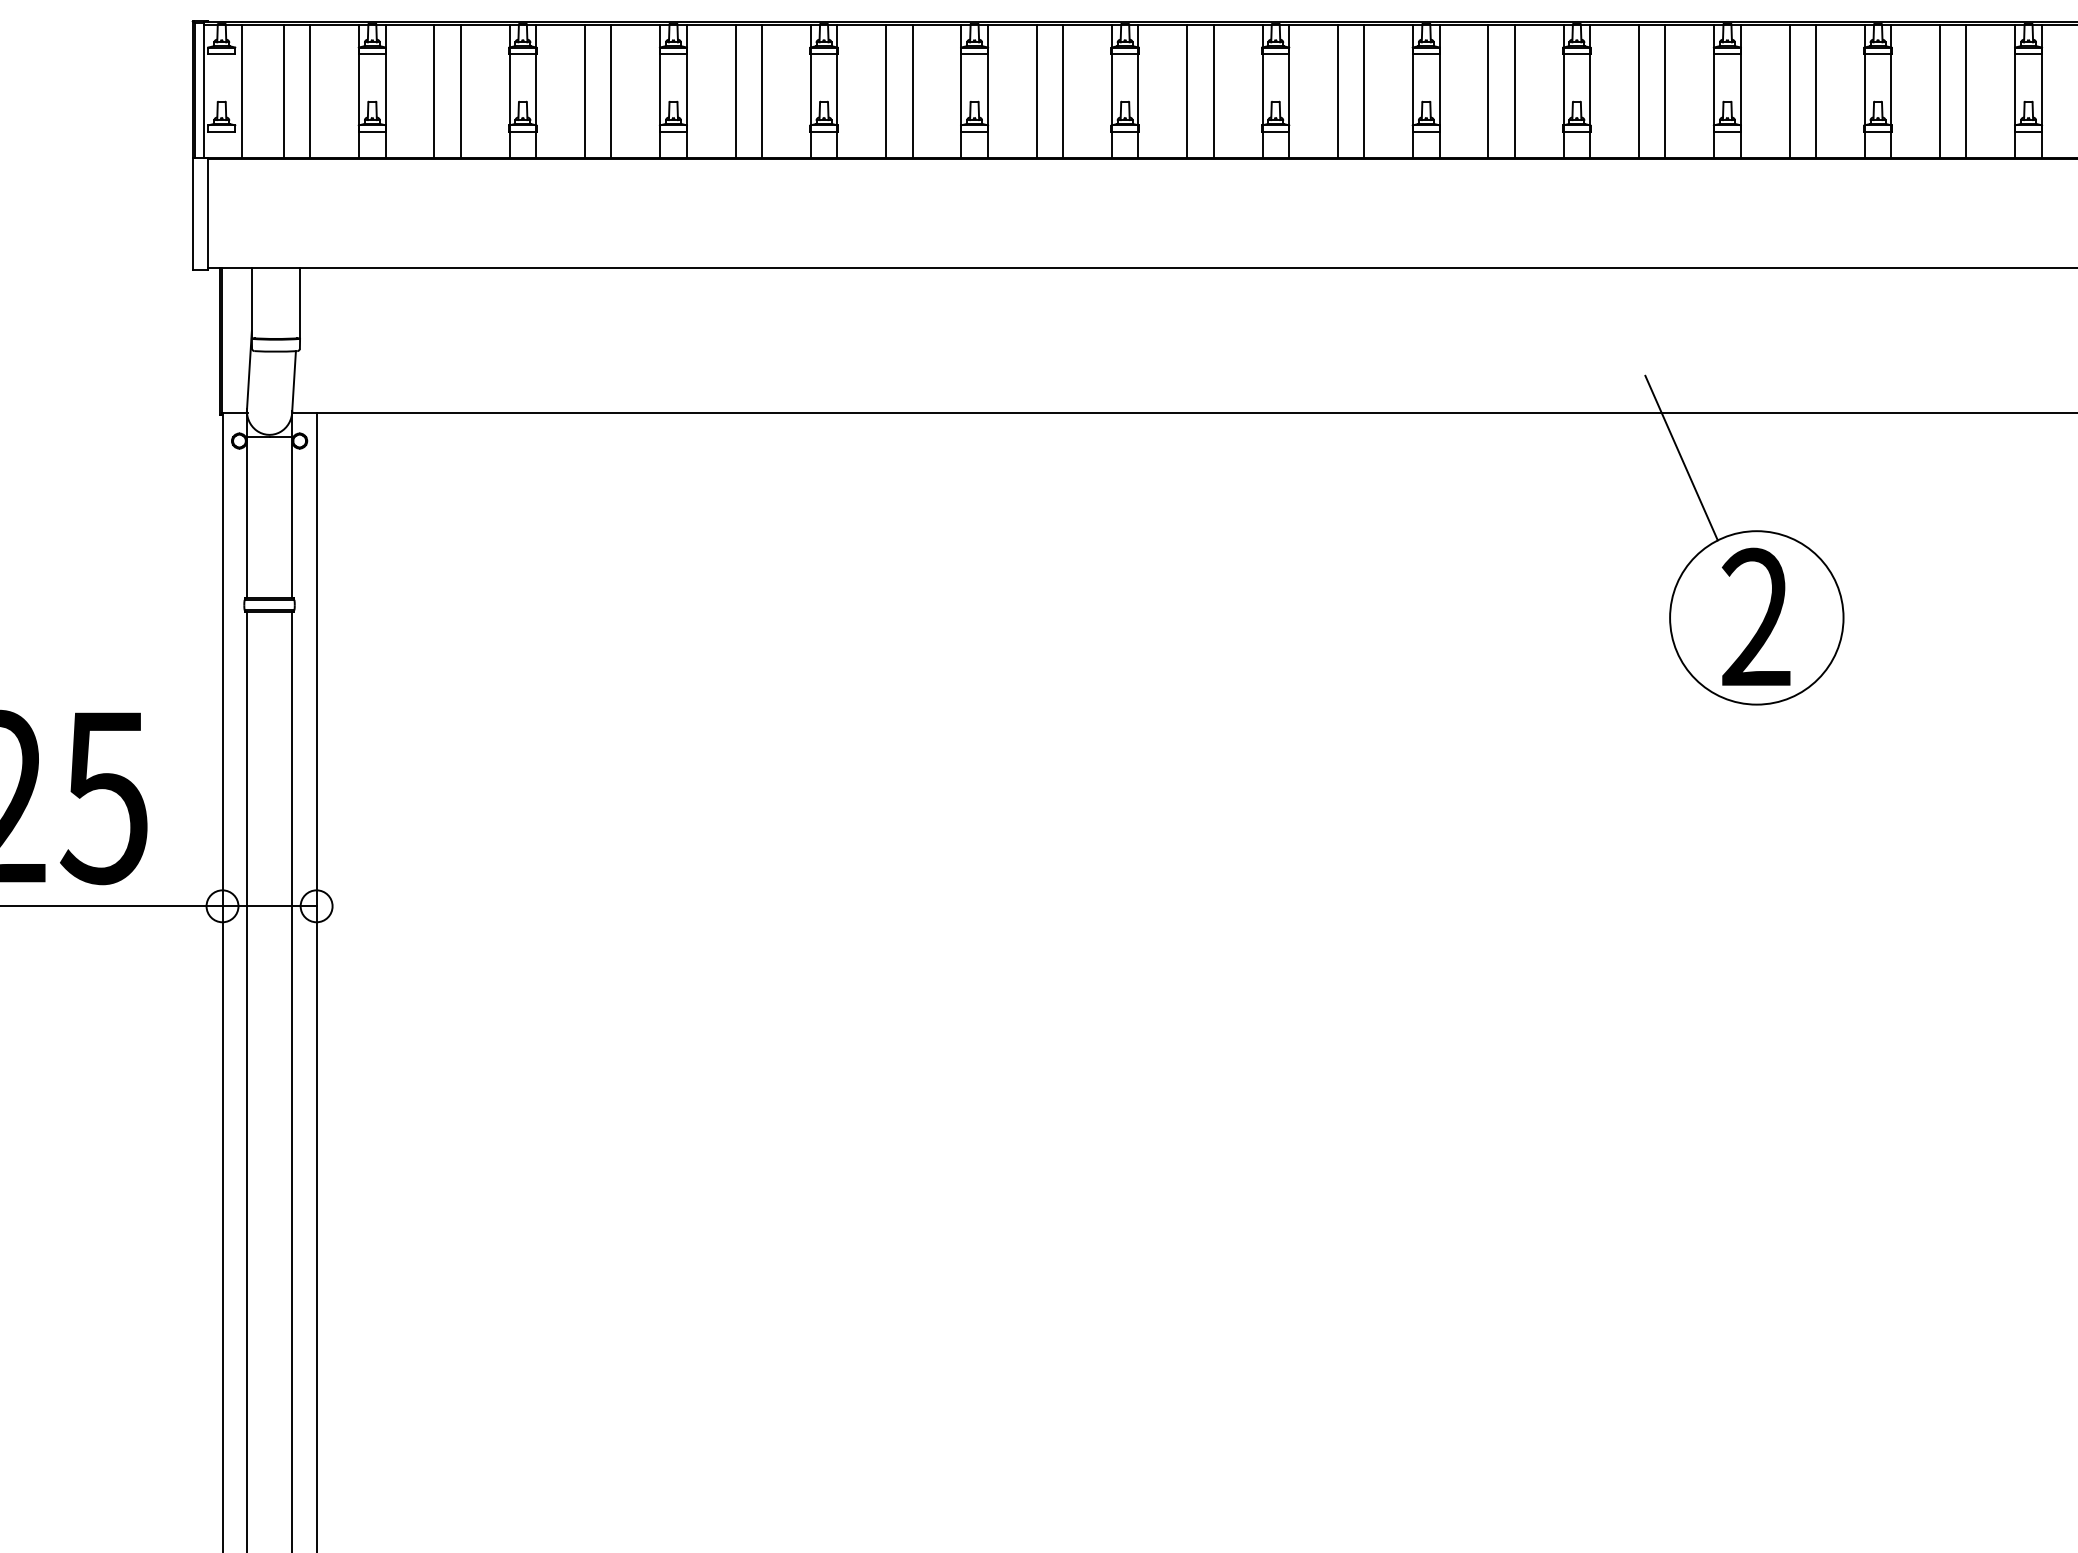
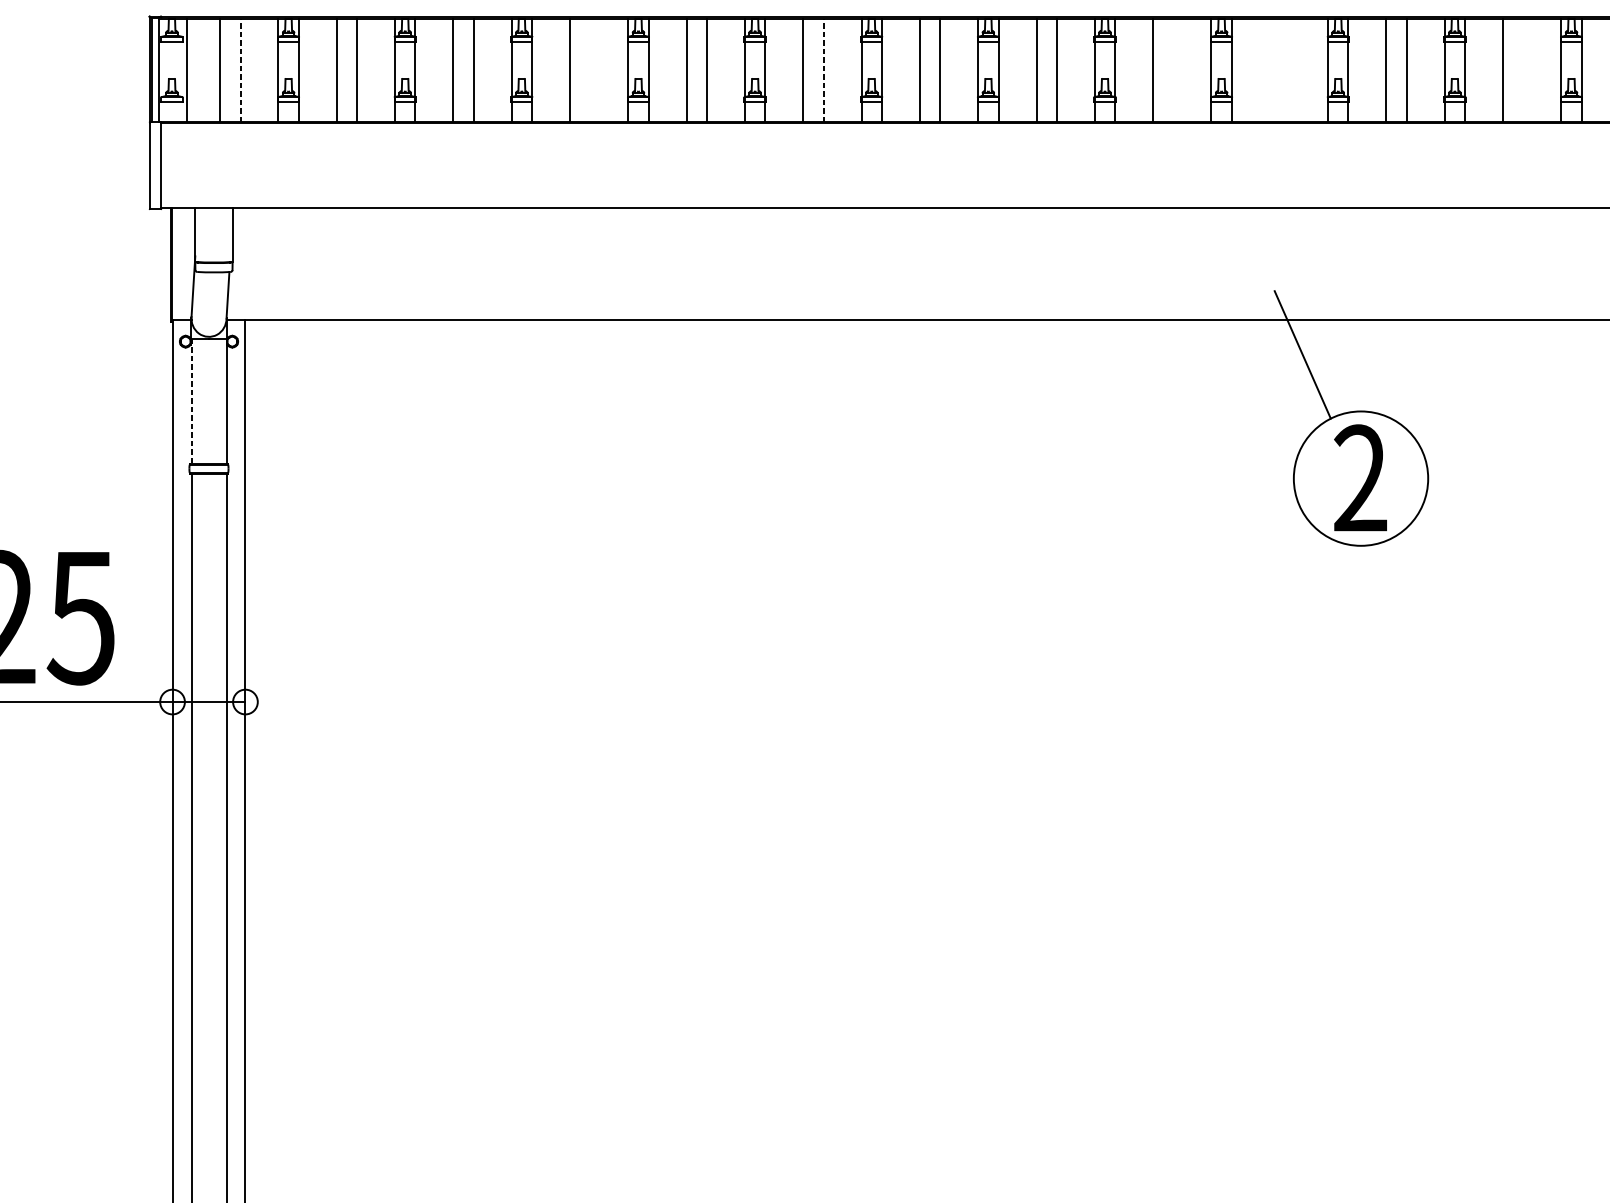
line: (310, 91) -> (240, 70), solid -> dashed
line: (761, 91) -> (590, 70), removed
line: (1063, 91) -> (823, 70), solid -> dashed
line: (1514, 91) -> (1173, 70), removed
line: (1638, 91) -> (1269, 70), removed
line: (1665, 91) -> (1290, 70), removed
line: (1966, 91) -> (1523, 70), removed
line: (247, 517) -> (191, 400), solid -> dashed

